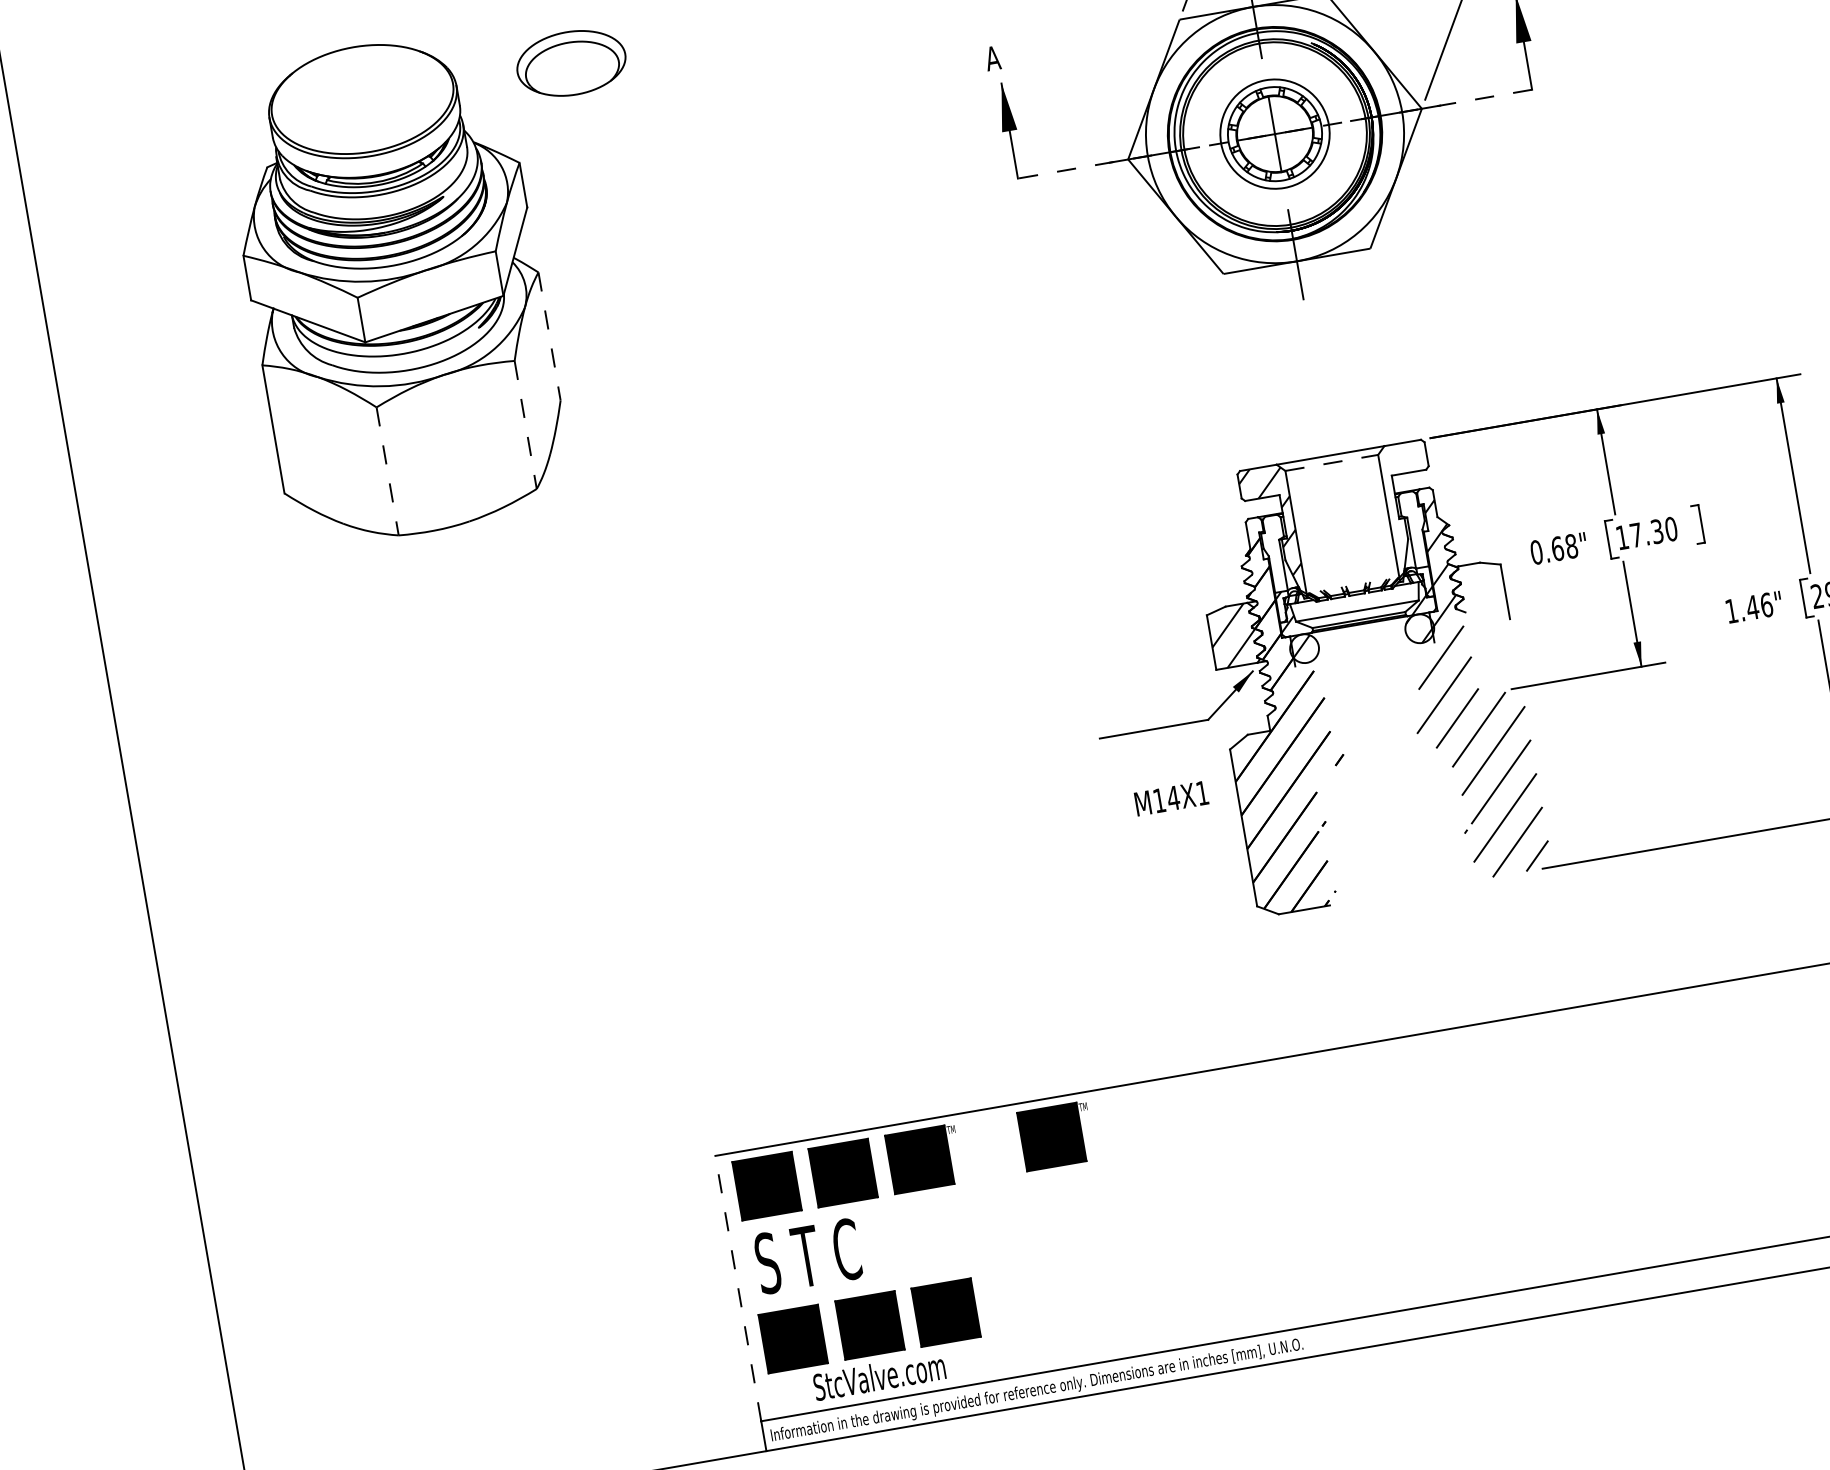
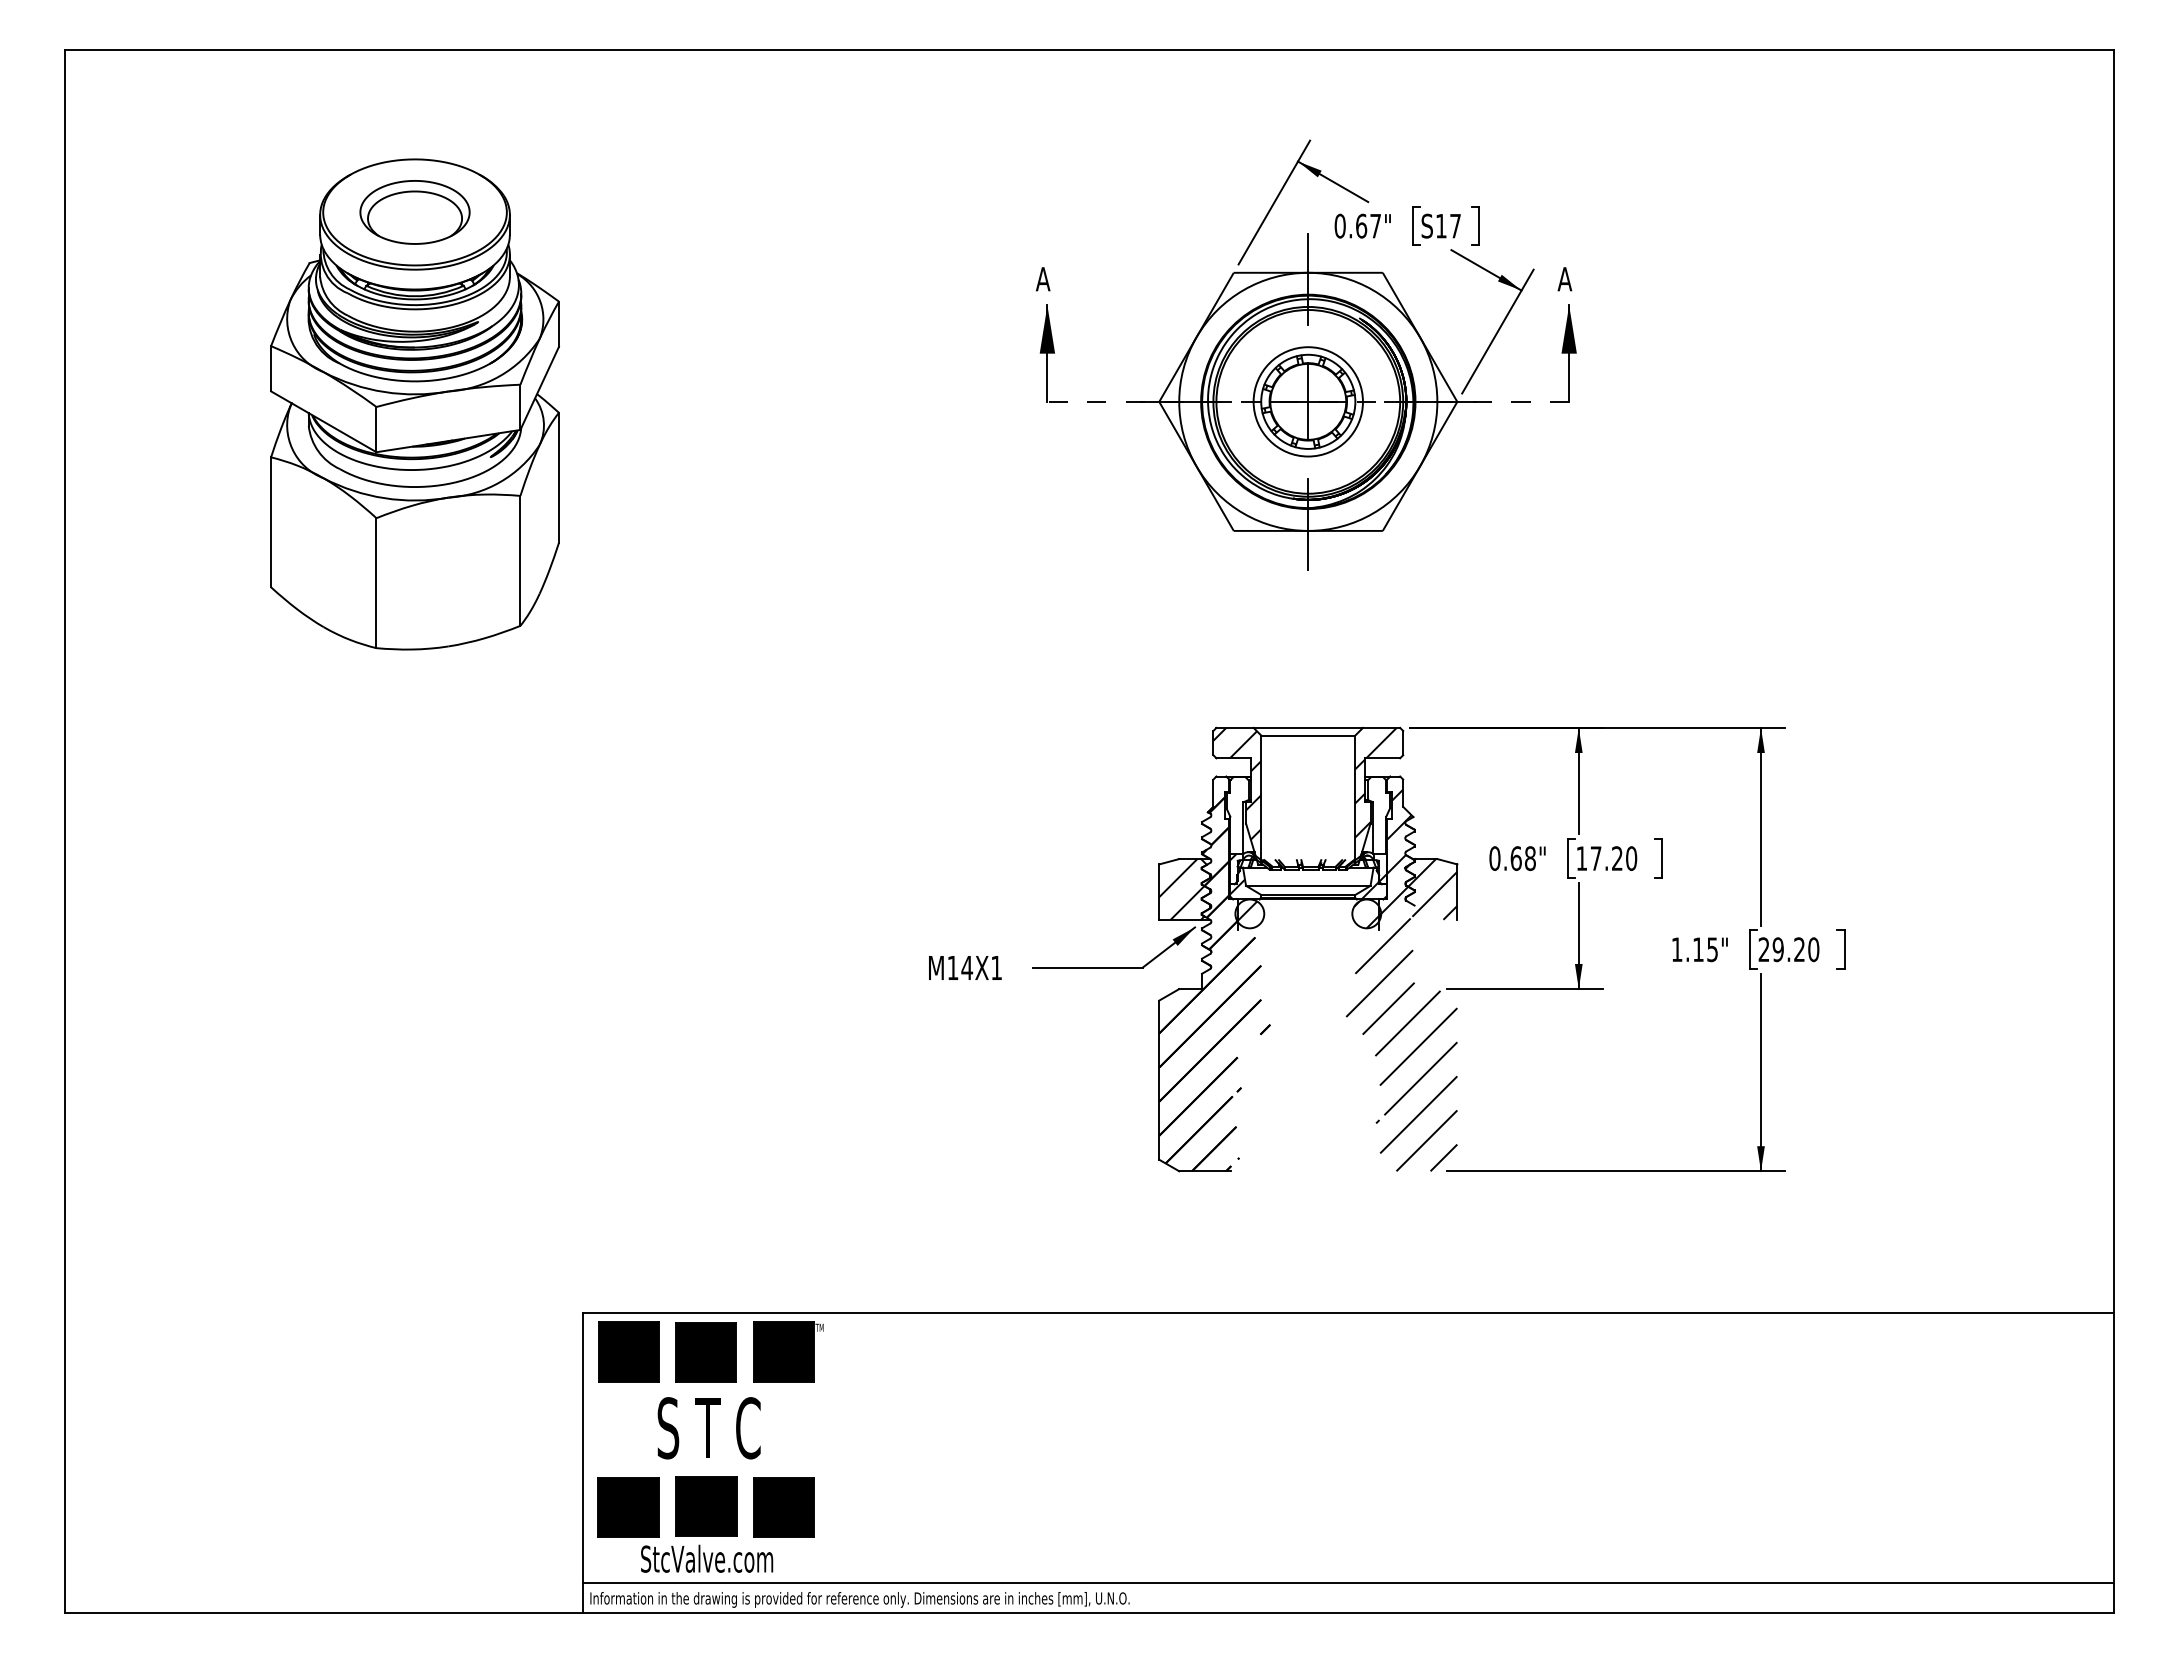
part: (570, 63) -> (414, 212), moved
line: (549, 336) -> (558, 477), dashed -> solid
line: (525, 424) -> (520, 560), dashed -> solid
line: (1332, 462) -> (1308, 735), dashed -> solid
line: (387, 471) -> (376, 583), dashed -> solid
hatch: (1406, 497) -> (1375, 782), added
text: (1657, 531) -> (1617, 858), 17.30 -> 17.20
hatch: (1480, 593) -> (1432, 889), added
text: (1759, 606) -> (1705, 949), 1.46" -> 1.15"
text: (1171, 798) -> (965, 967), moved
part: (1056, 1135) -> (922, 1351), removed
text: (807, 1256) -> (708, 1428), moved
line: (737, 1289) -> (582, 1448), dashed -> solid

